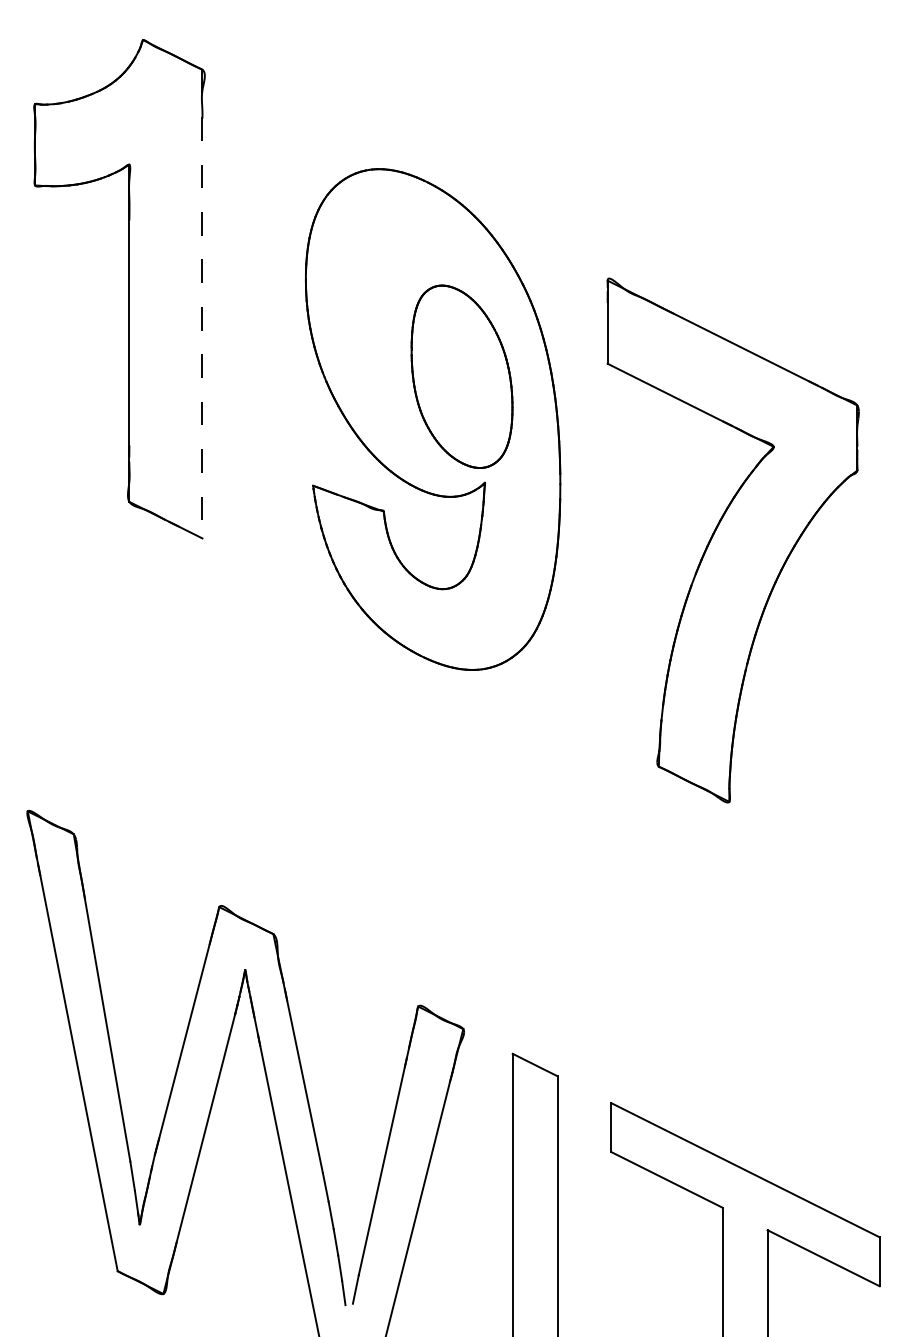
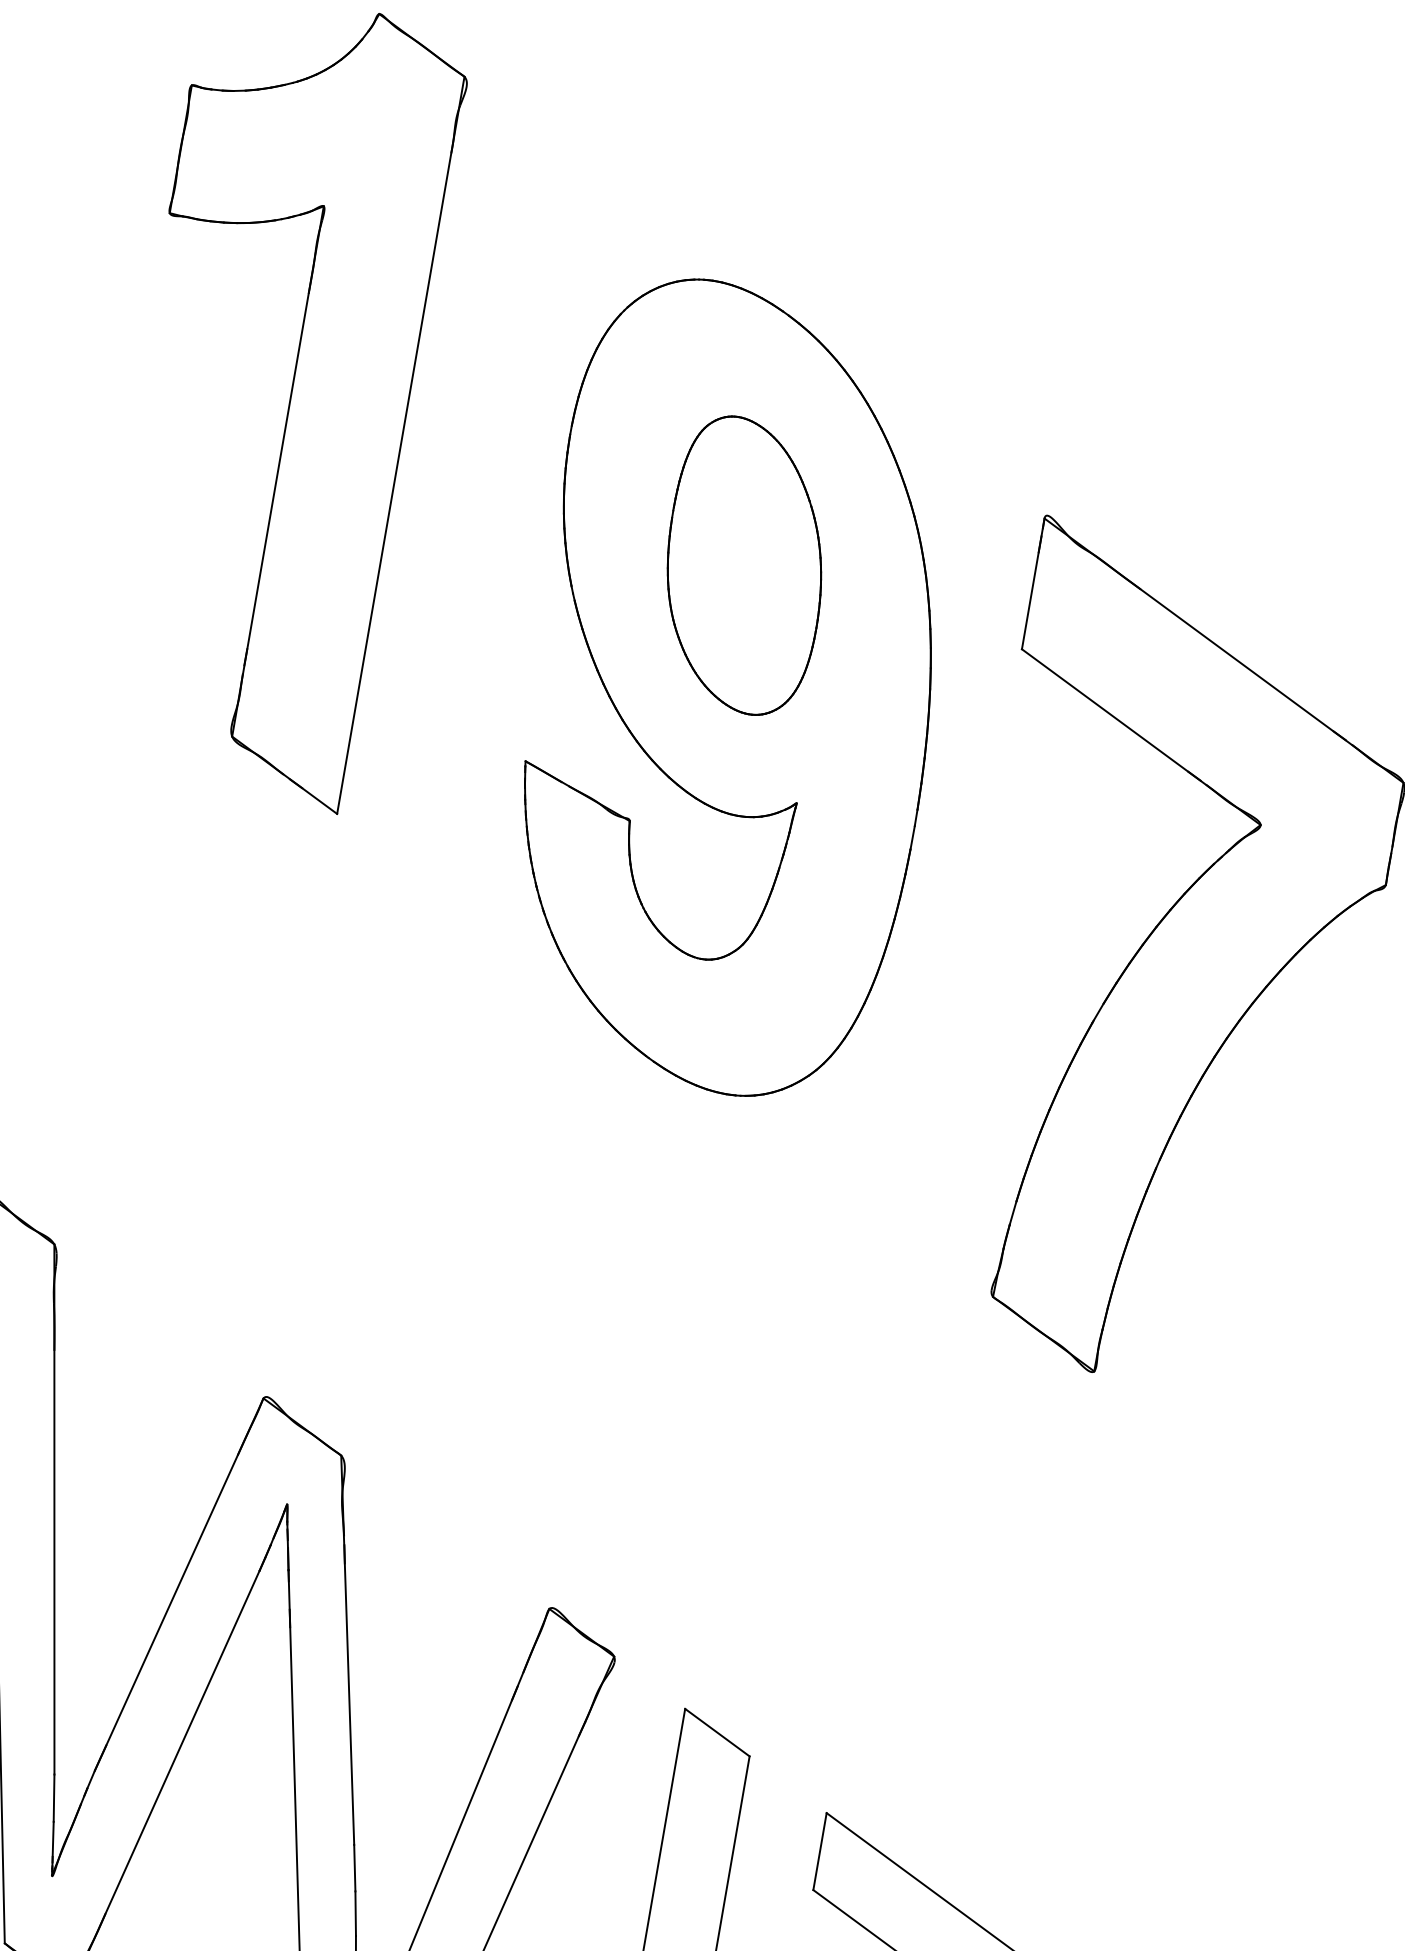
line: (202, 304) -> (400, 445), dashed -> solid
part: (461, 376) -> (744, 565), moved

